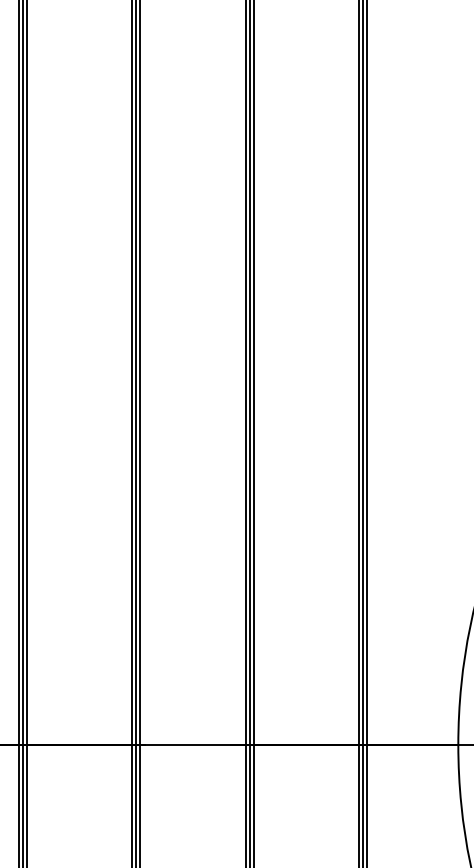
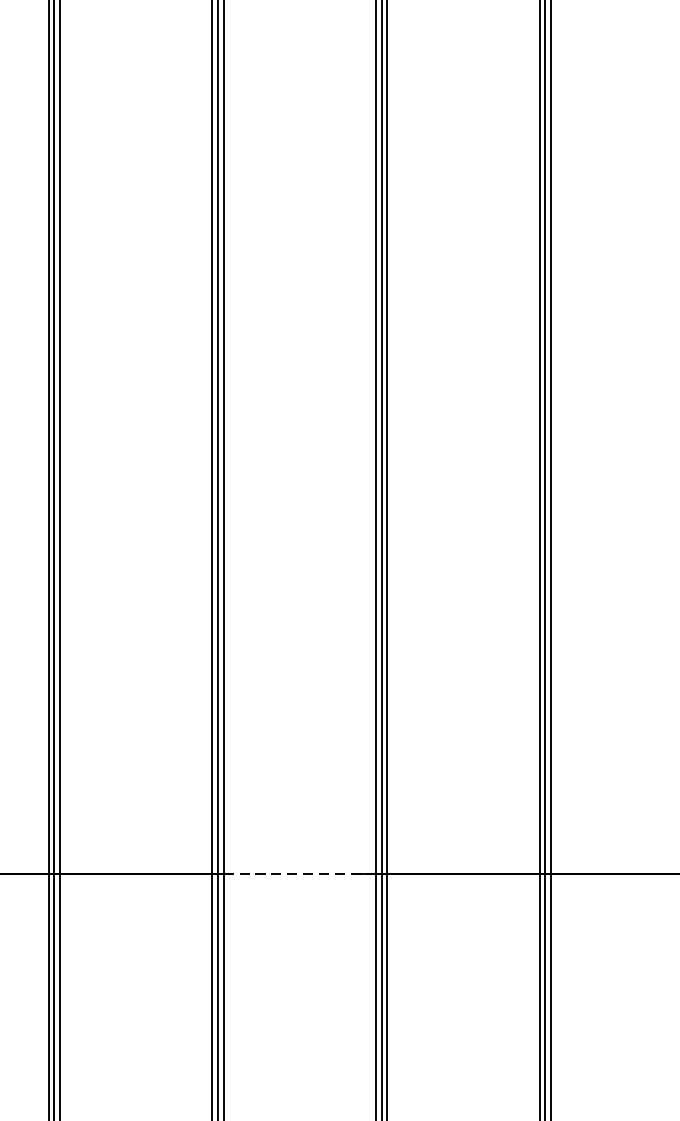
line: (192, 744) -> (299, 873), solid -> dashed

